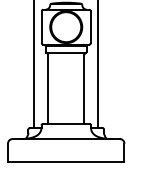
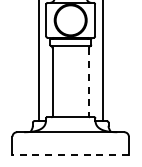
line: (84, 89) -> (88, 82), solid -> dashed
line: (65, 161) -> (69, 154), solid -> dashed

